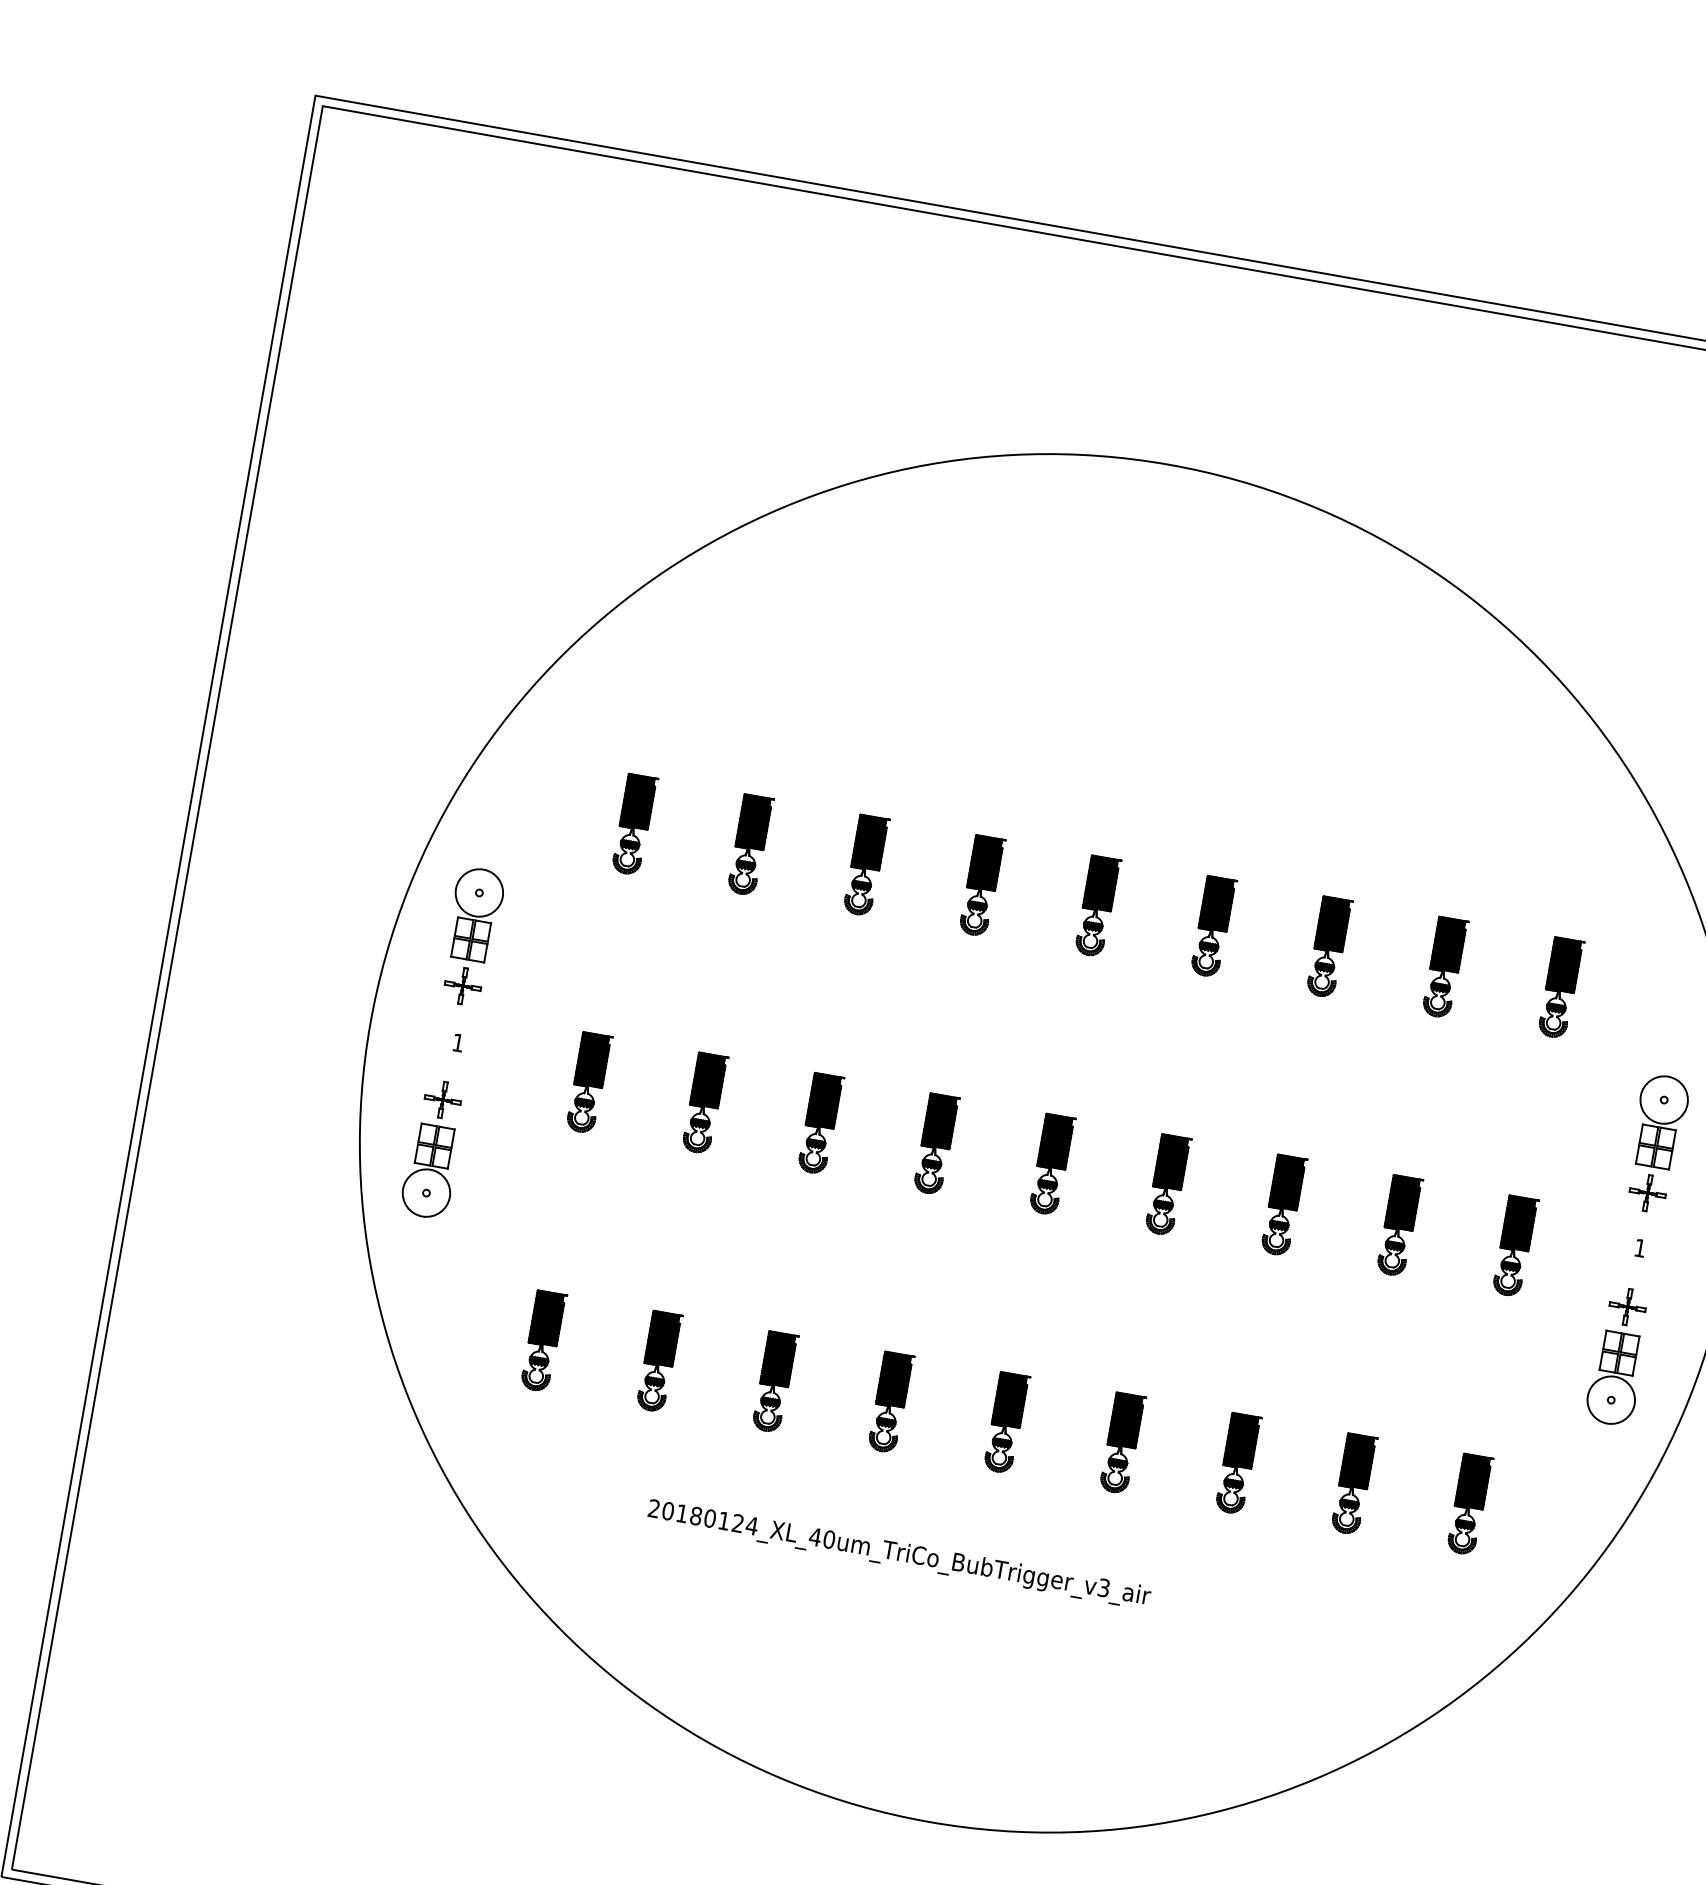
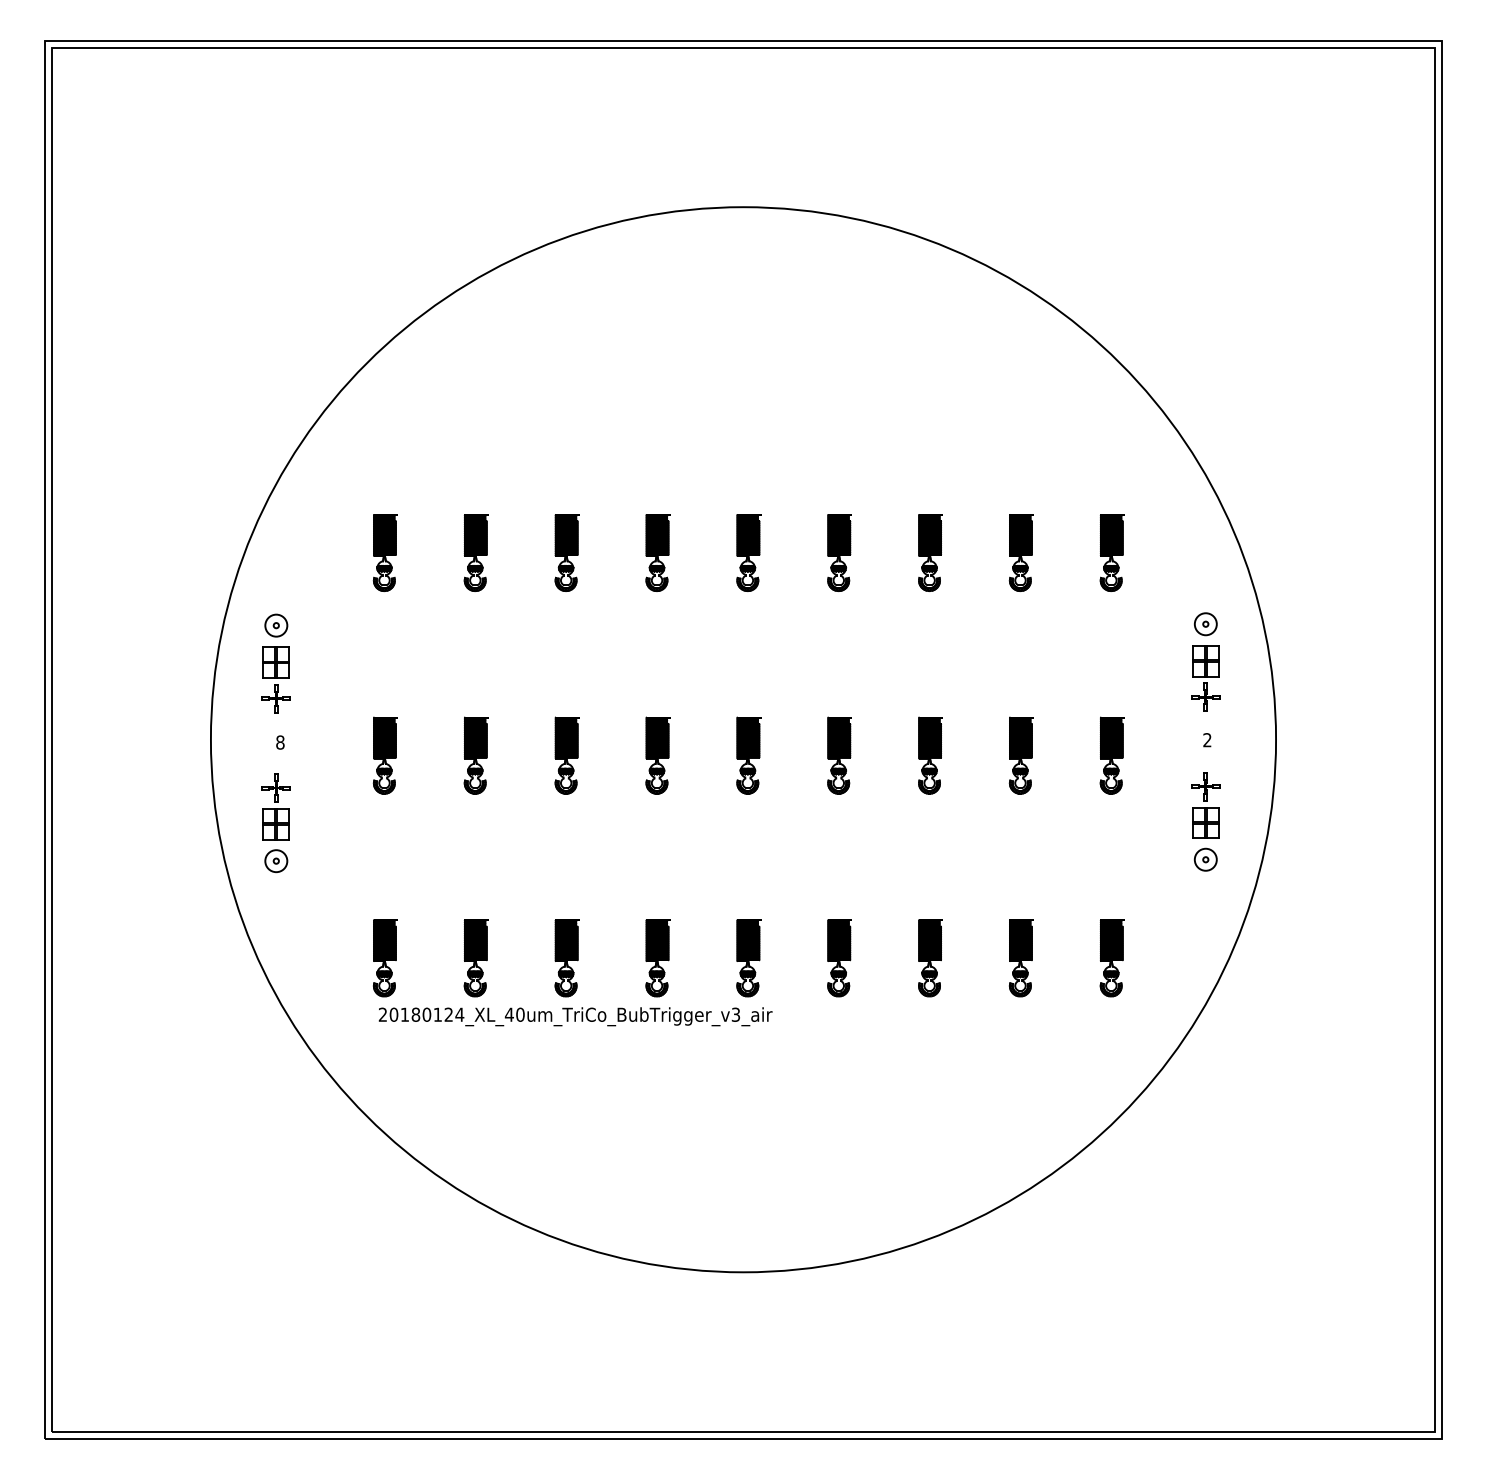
circle: (479, 892) -> (276, 625), size x0.6
text: (458, 1042) -> (280, 742), 1 -> 8
circle: (1663, 1099) -> (1205, 623), size x0.6
circle: (426, 1192) -> (276, 860), size x0.6
text: (1640, 1248) -> (1207, 740), 1 -> 2
circle: (1610, 1399) -> (1205, 859), size x0.6
text: (899, 1554) -> (575, 1016), moved

